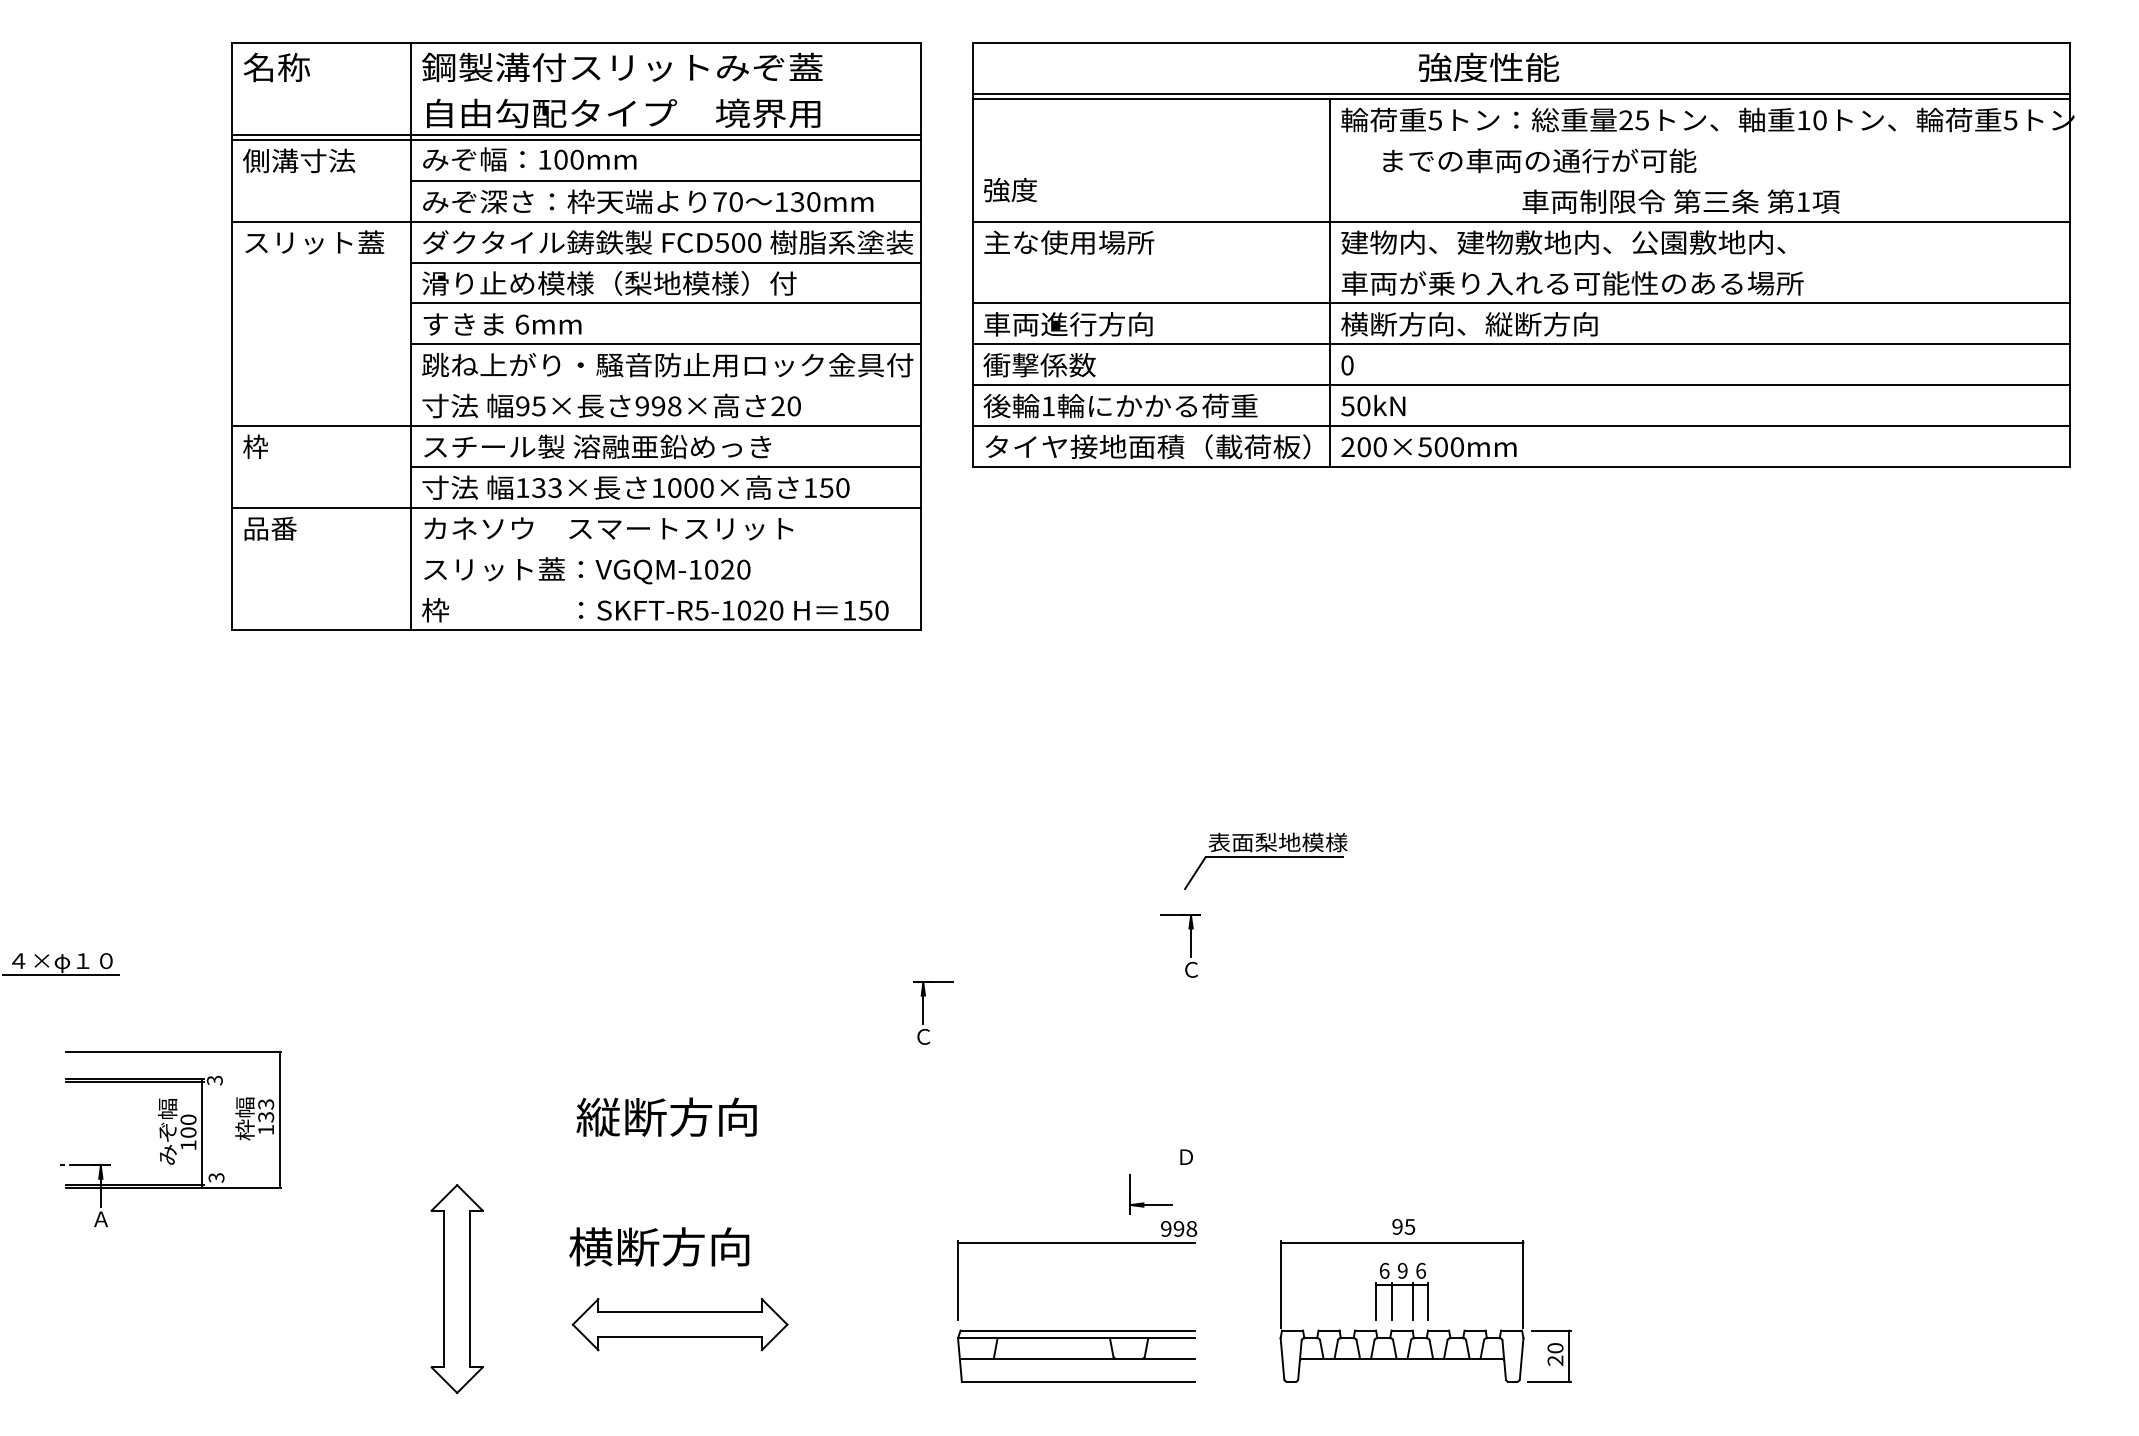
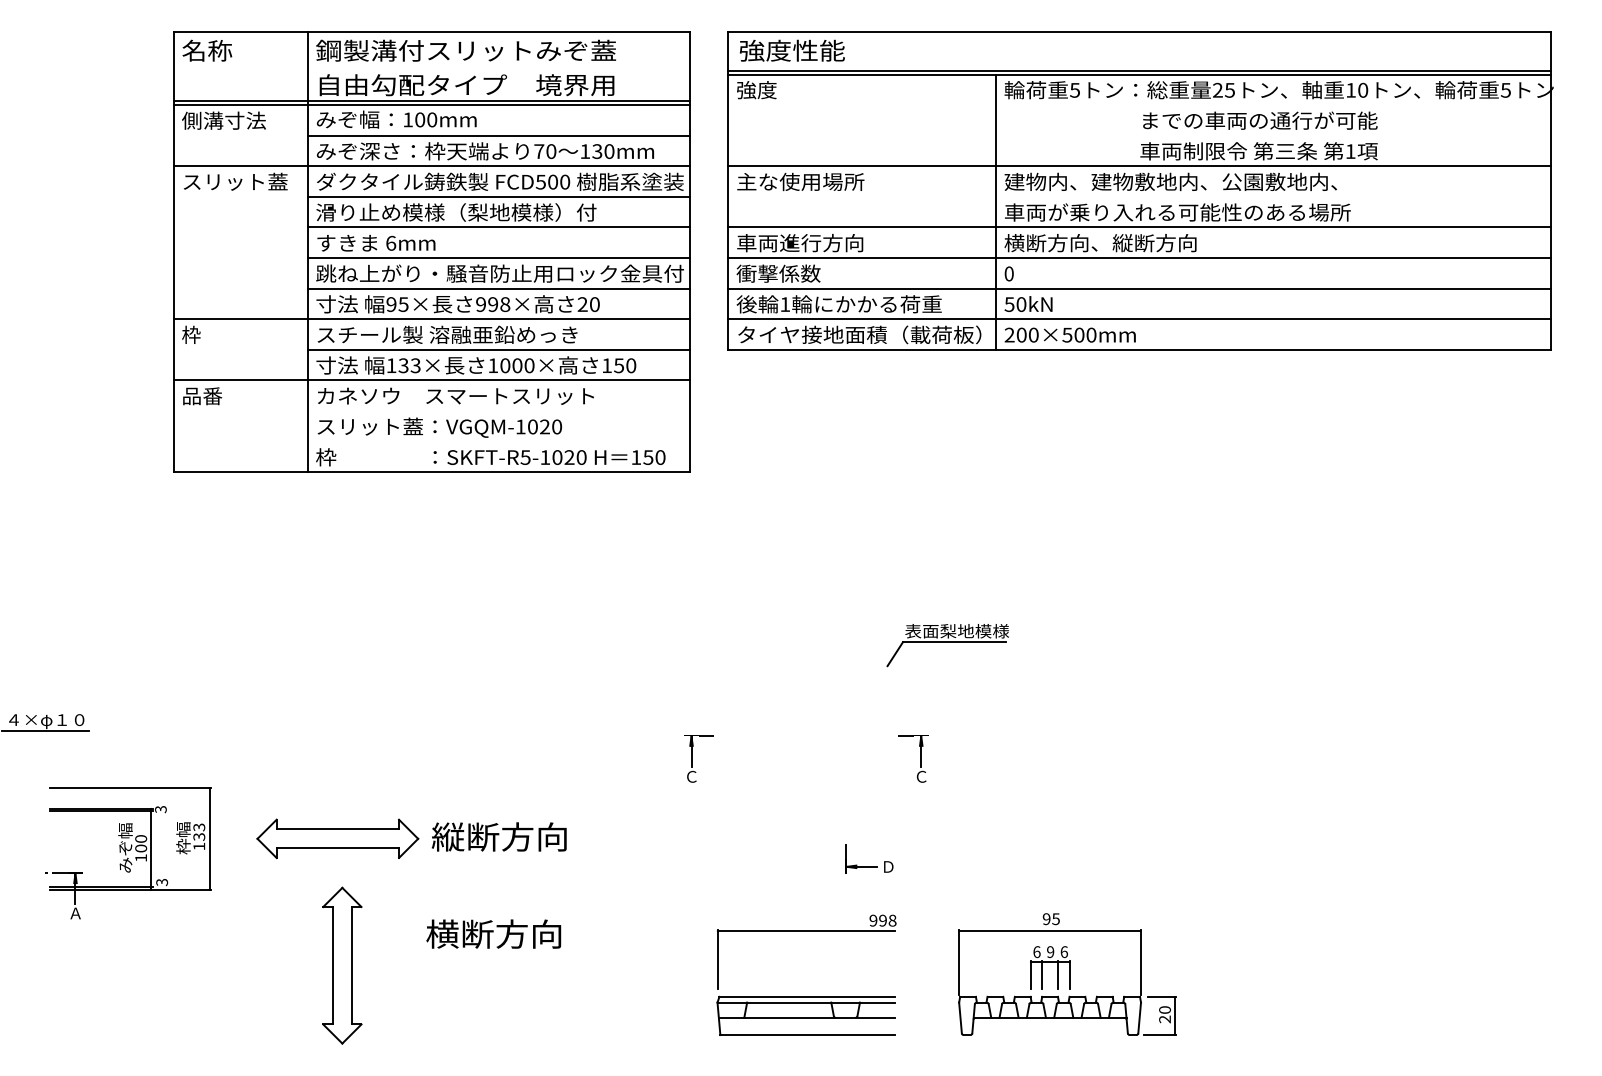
text: (1488, 67) -> (792, 50), moved
text: (1539, 160) -> (1260, 120), moved
text: (1010, 189) -> (756, 89), moved
line: (665, 385) -> (498, 288), added
part: (1190, 945) -> (920, 758), moved
part: (1144, 1202) -> (857, 864), moved
part: (679, 1324) -> (337, 838), moved

